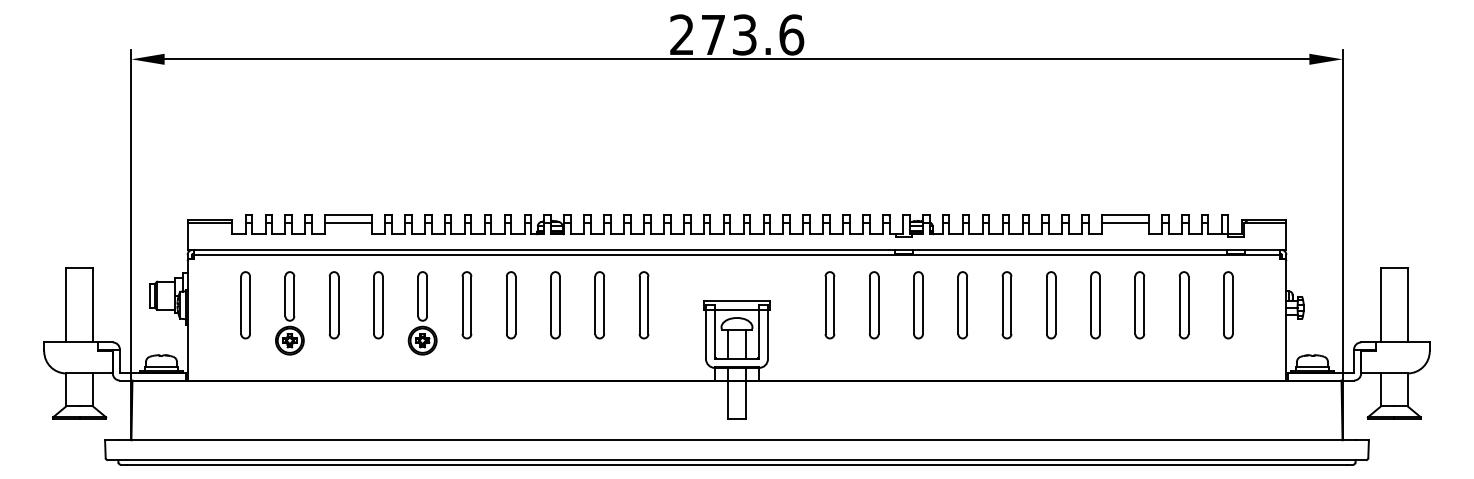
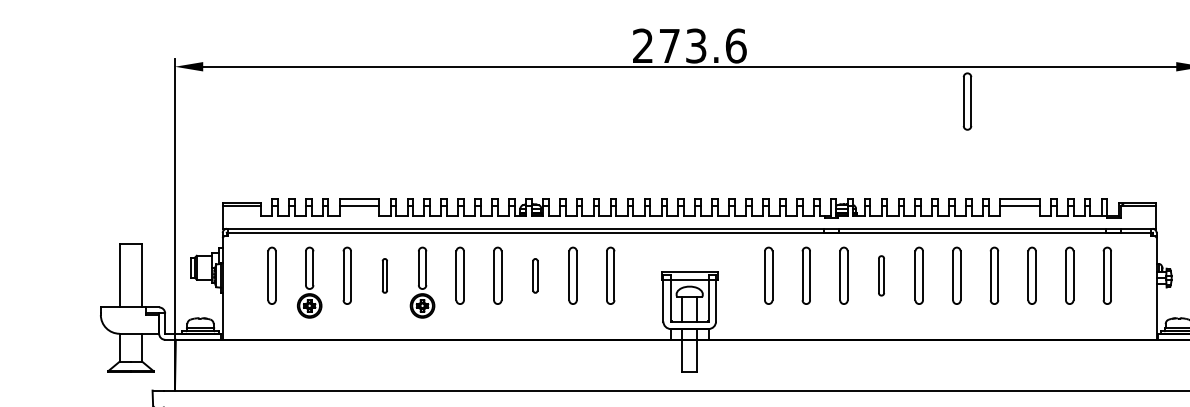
part: (1063, 100) -> (967, 101), added
part: (378, 305) -> (384, 276), size x0.6
part: (555, 305) -> (535, 276), size x0.6
part: (962, 305) -> (881, 276), size x0.7

